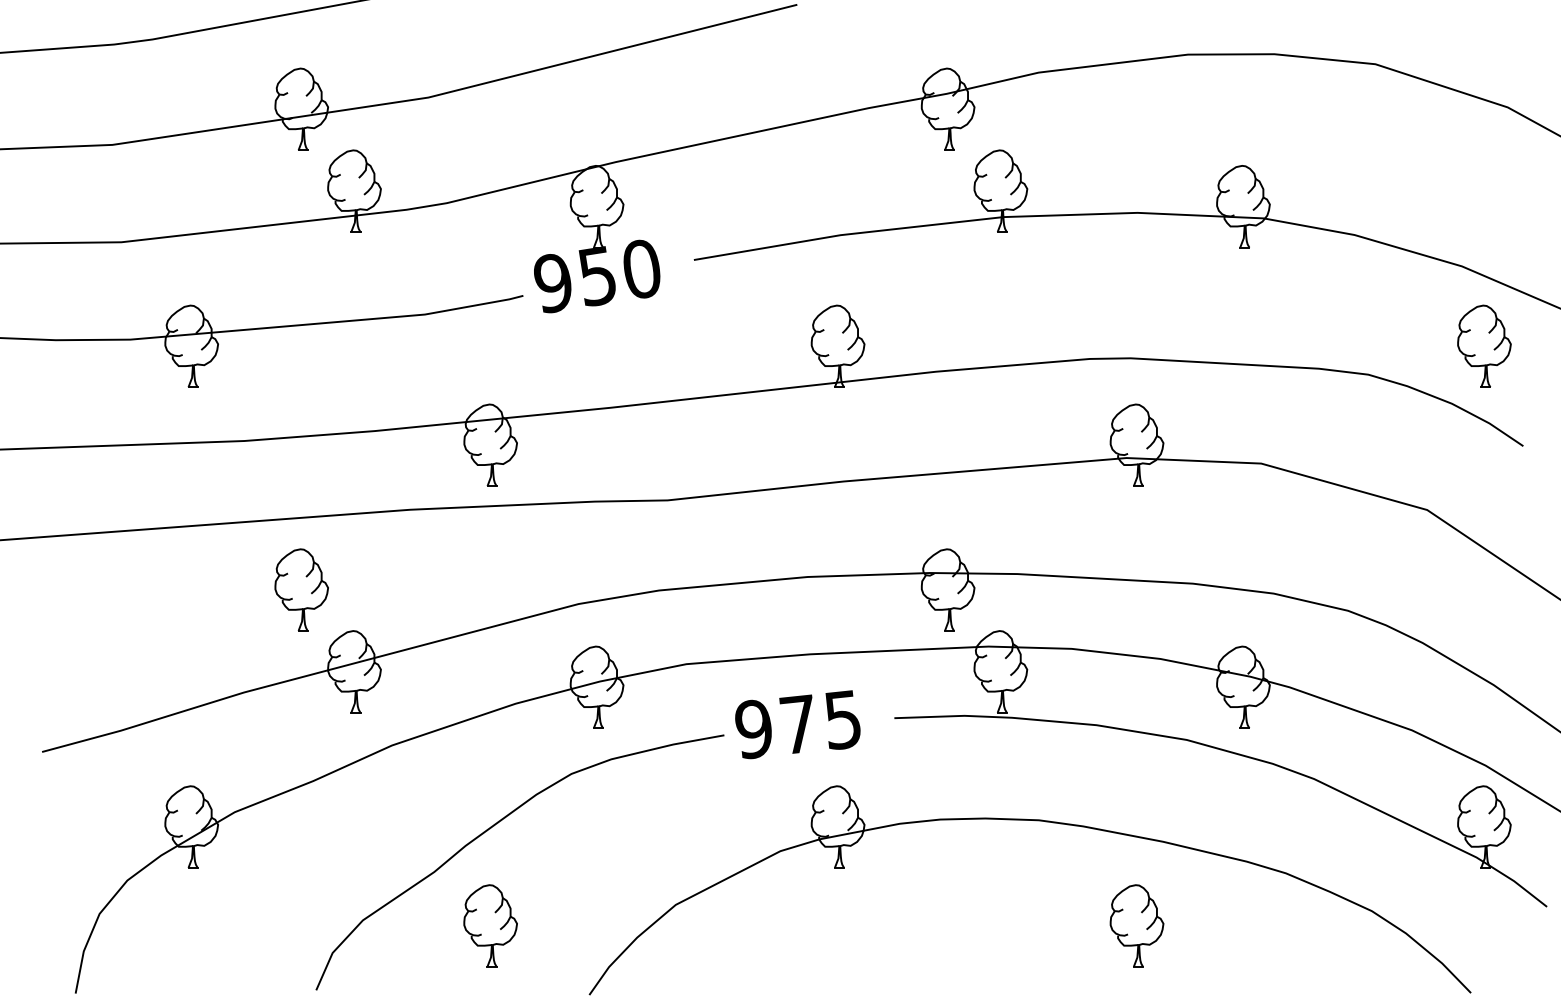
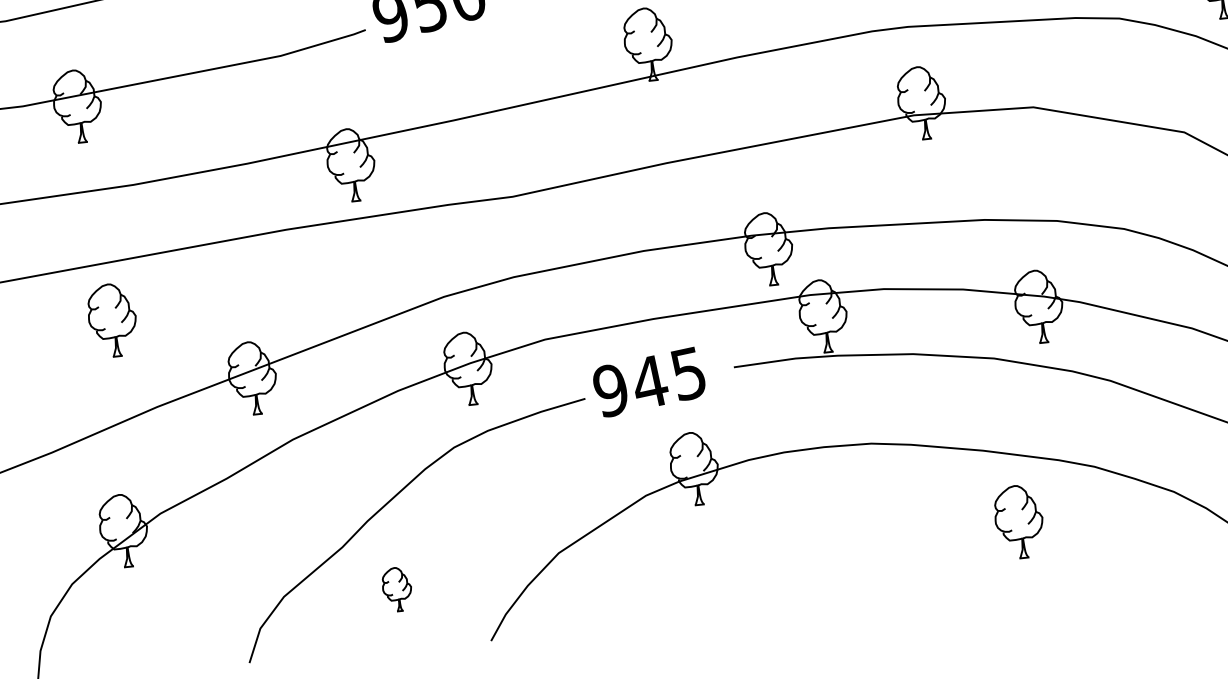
part: (301, 589) -> (112, 319), moved
text: (798, 723) -> (649, 381), 975 -> 945
part: (490, 925) -> (397, 589), size x0.6
part: (1136, 925) -> (1018, 521), moved

